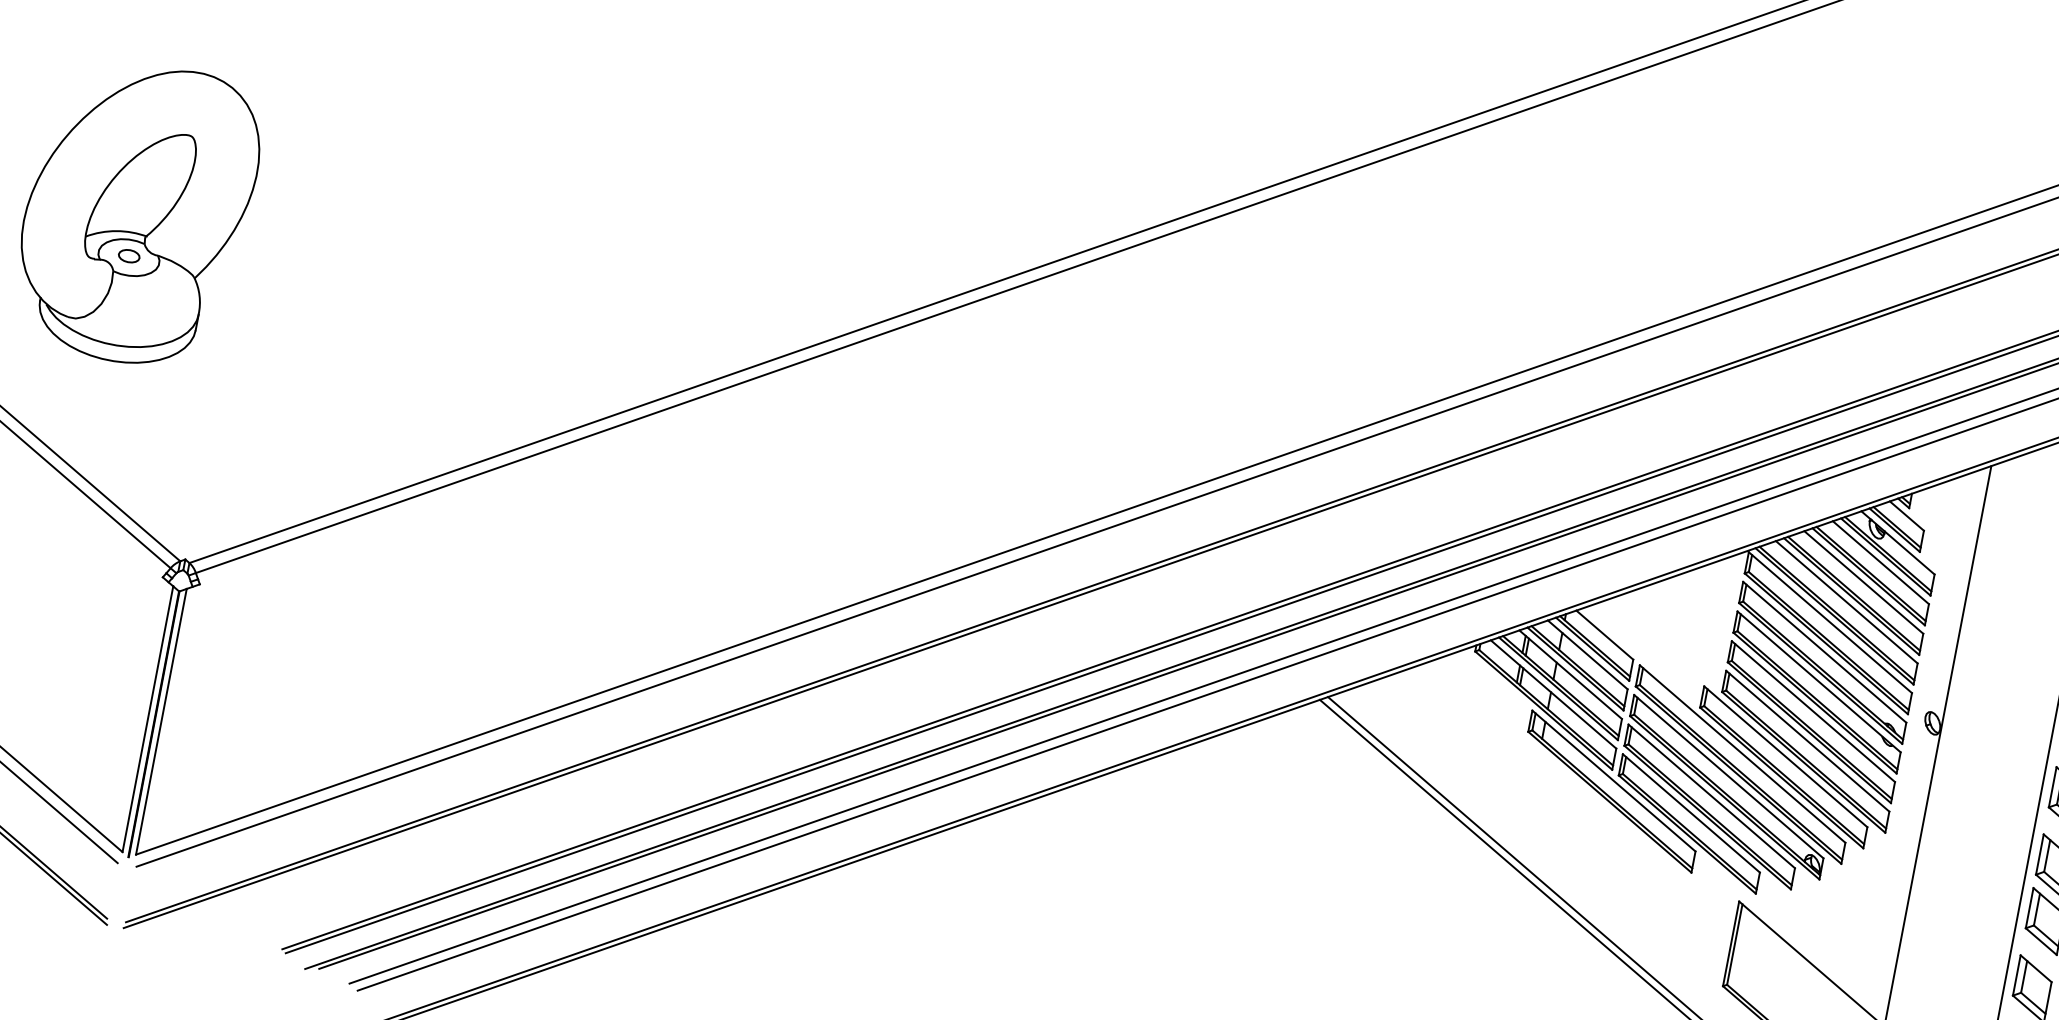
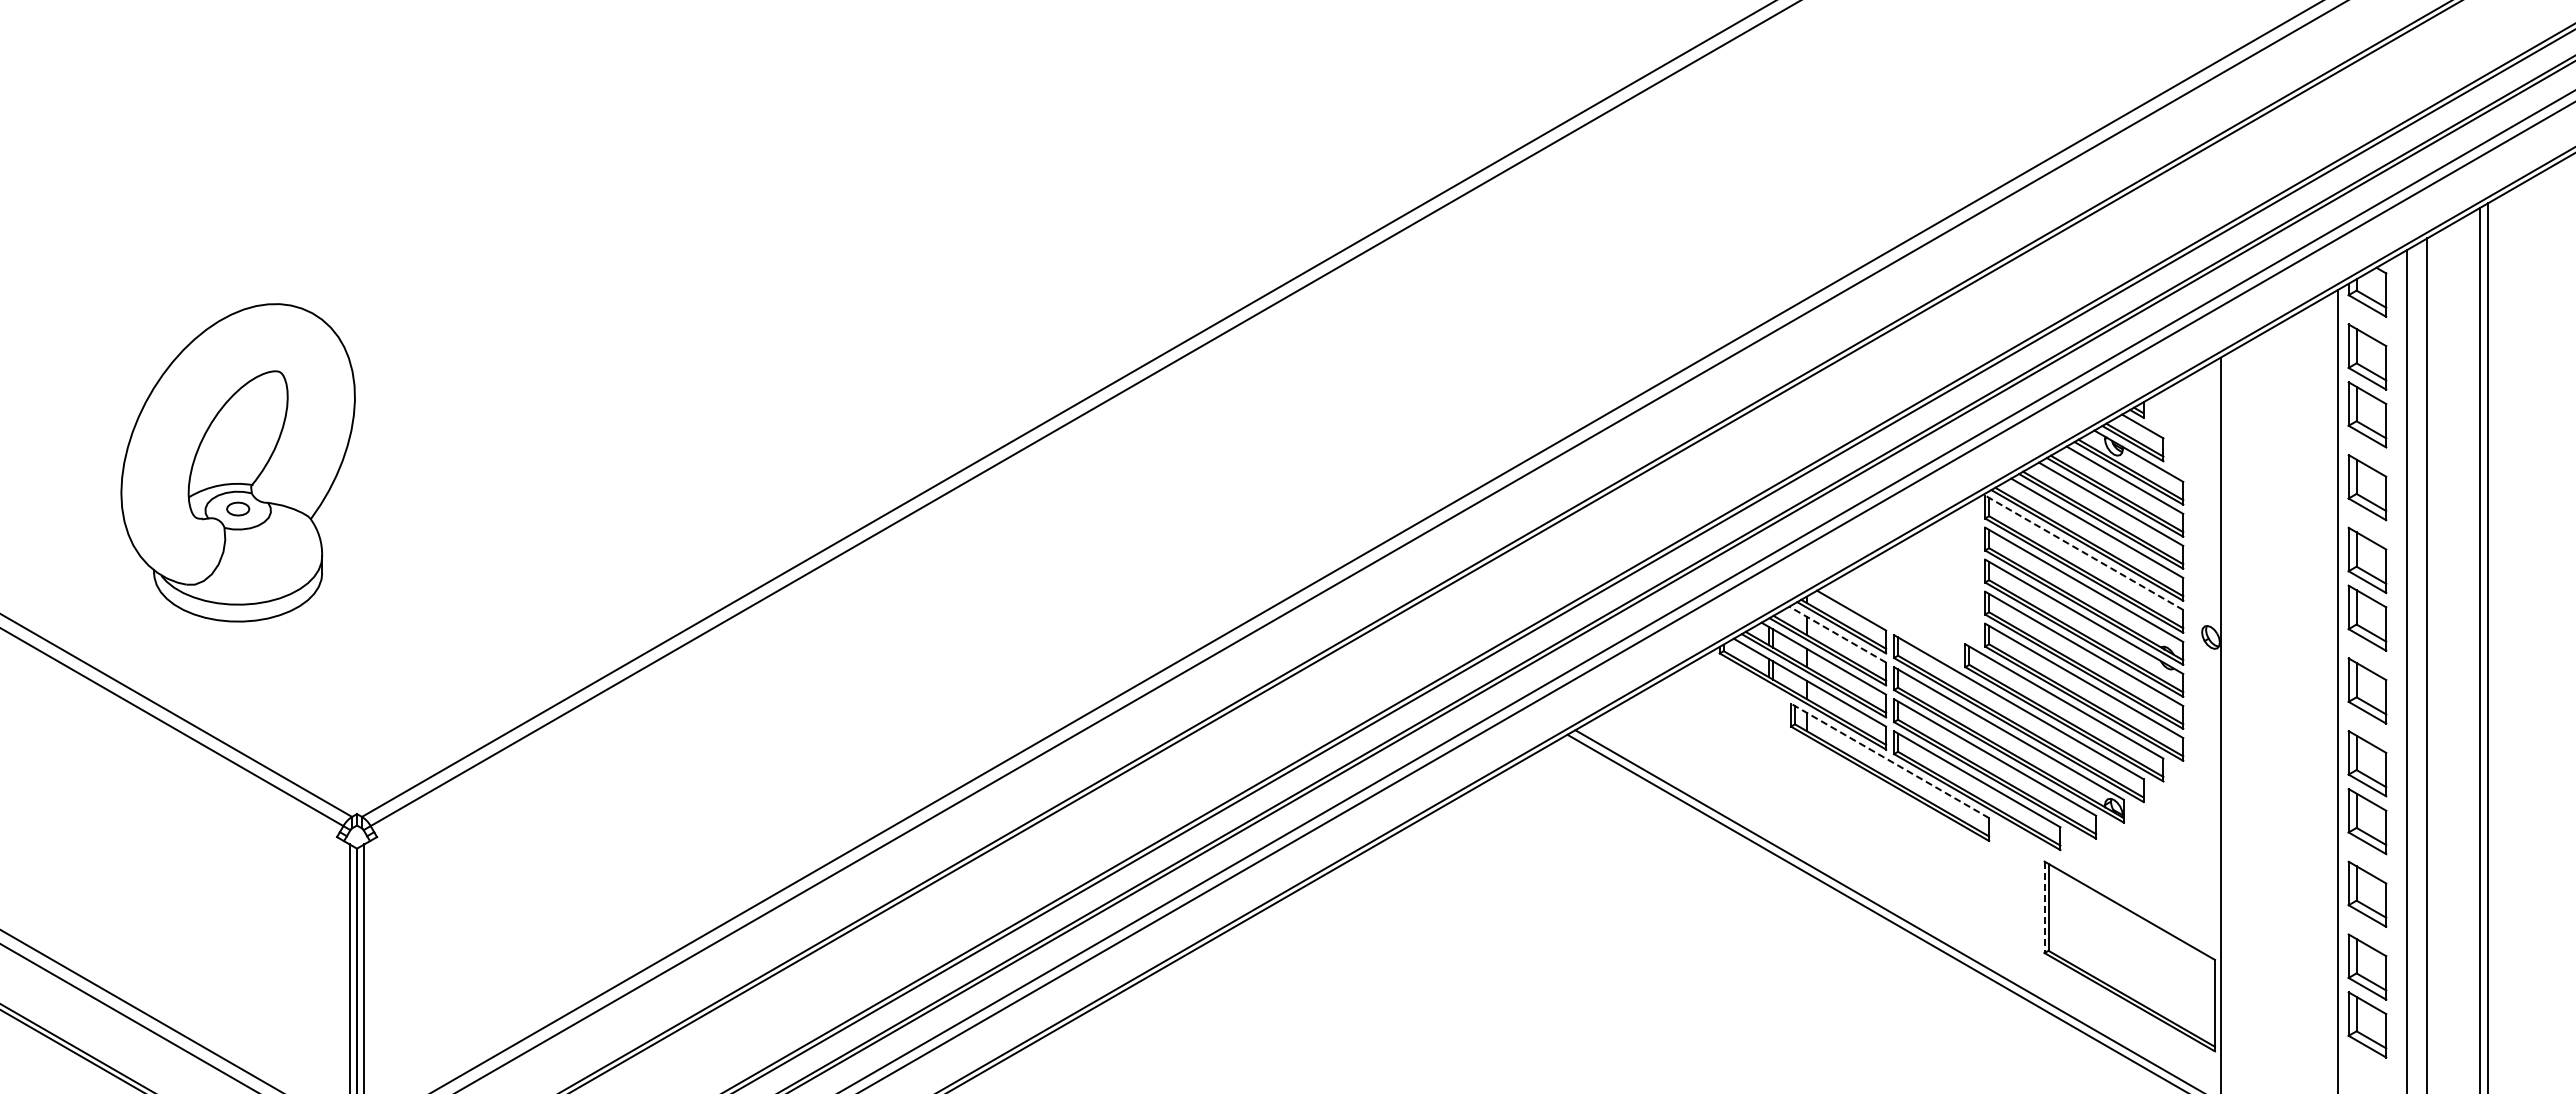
line: (1829, 622) -> (2083, 552), solid -> dashed
line: (1587, 654) -> (1837, 634), solid -> dashed
line: (1613, 780) -> (1889, 760), solid -> dashed
line: (1730, 944) -> (2044, 907), solid -> dashed

